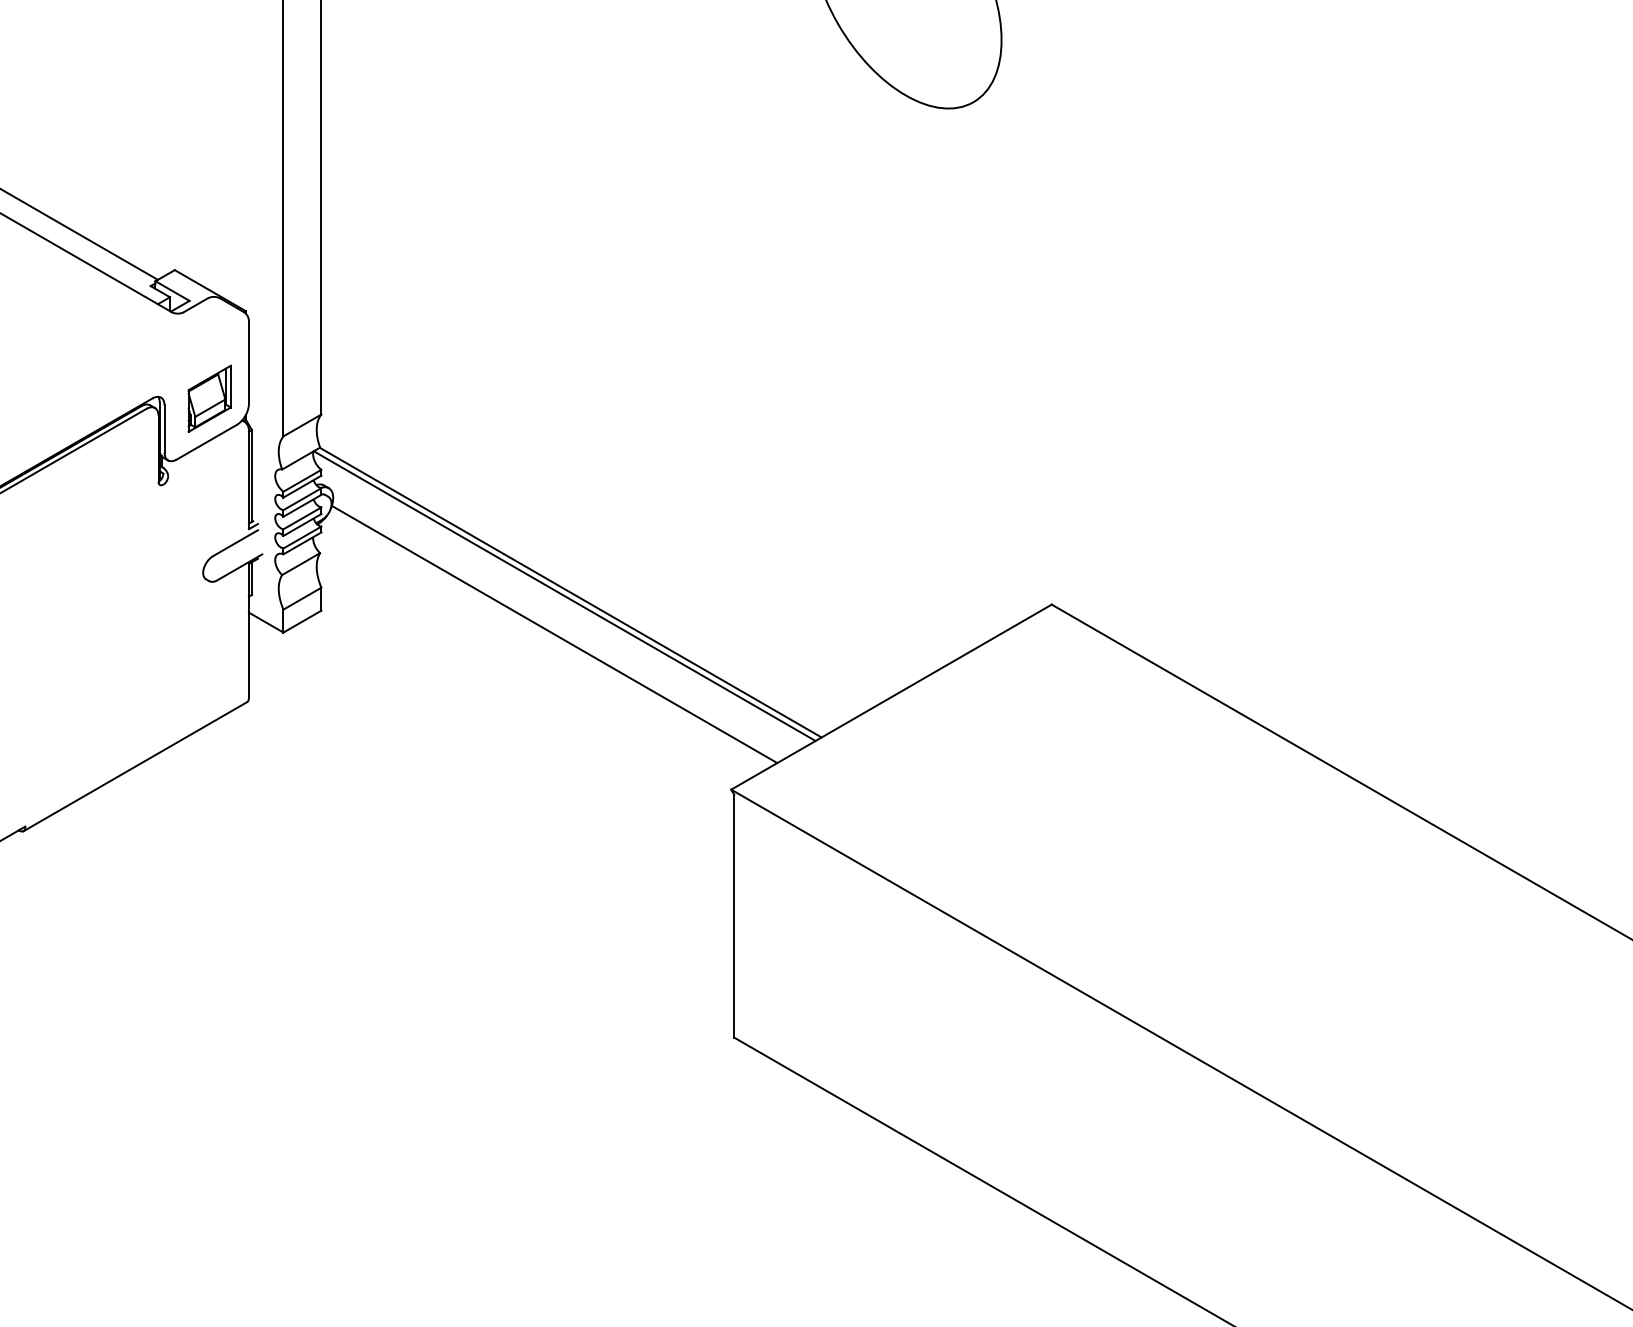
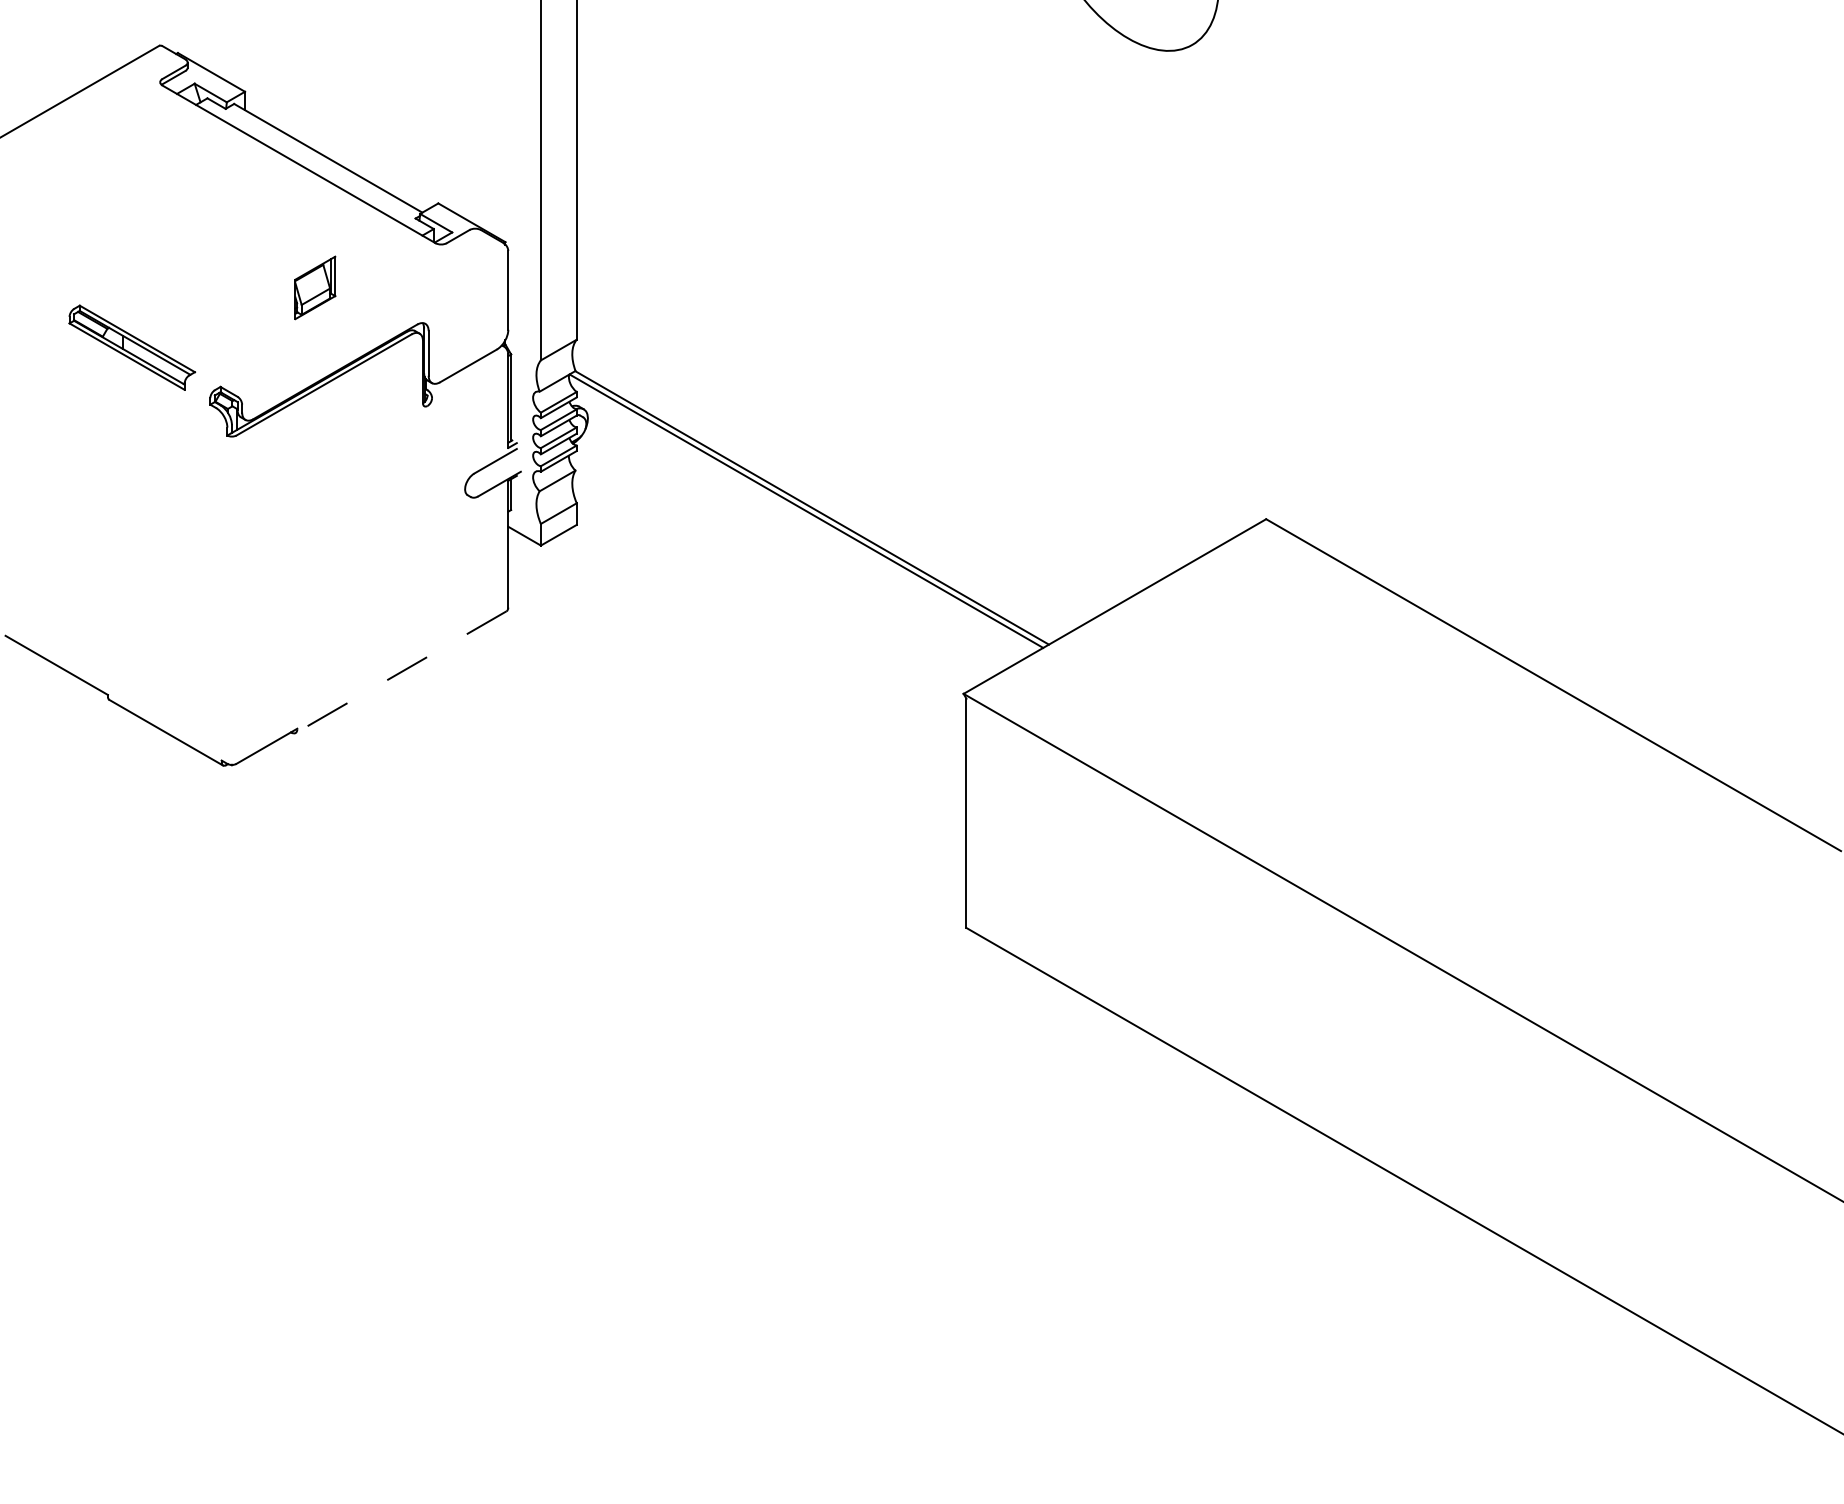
part: (209, 398) -> (315, 287), moved
line: (554, 634) -> (796, 547), removed
line: (135, 767) -> (401, 672), solid -> dashed

